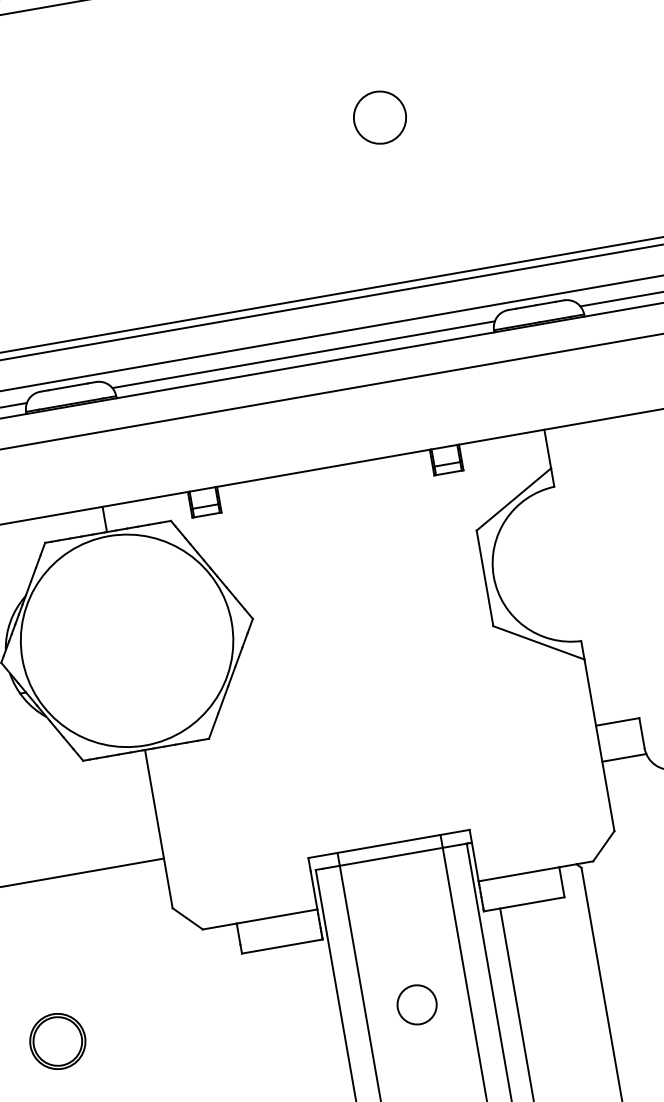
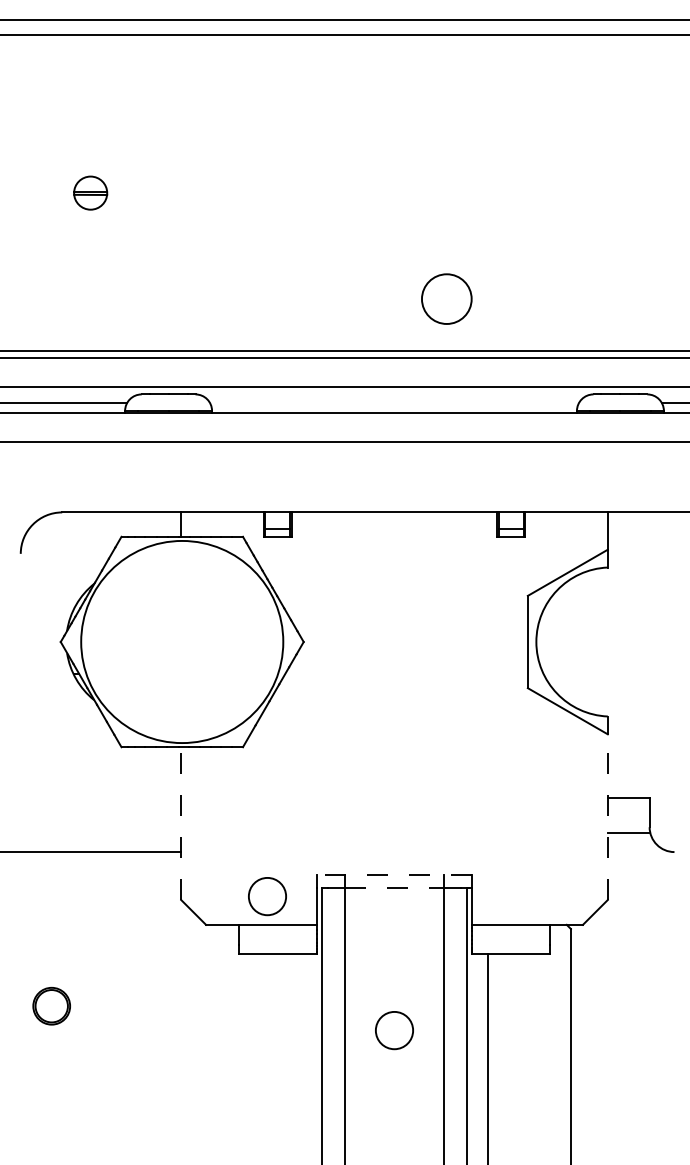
circle: (379, 117) -> (446, 298), moved
line: (303, 354) -> (394, 402), removed
line: (599, 745) -> (607, 817), solid -> dashed
line: (159, 828) -> (181, 823), solid -> dashed
line: (389, 844) -> (394, 875), solid -> dashed
line: (391, 856) -> (394, 887), solid -> dashed
circle: (261, 888) -> (267, 896), added
part: (57, 1041) -> (51, 1006), size x0.7

